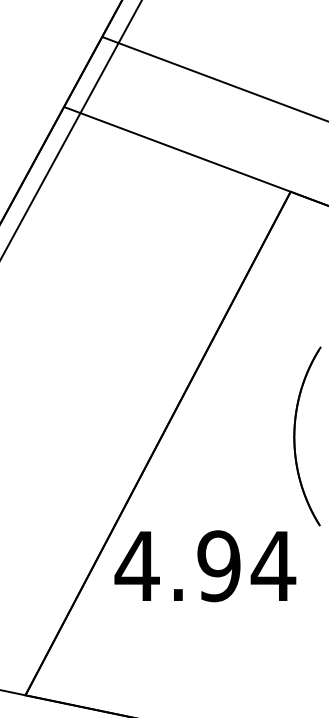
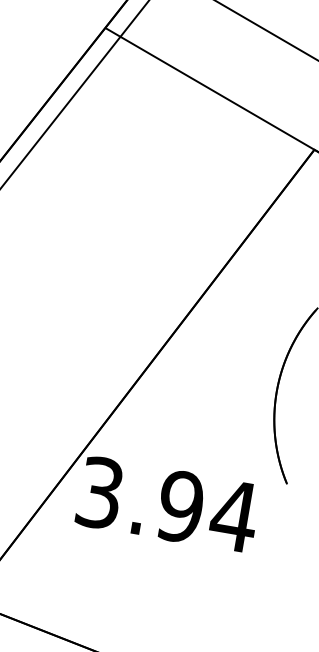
text: (136, 566) -> (99, 493), 4.94 -> 3.94

